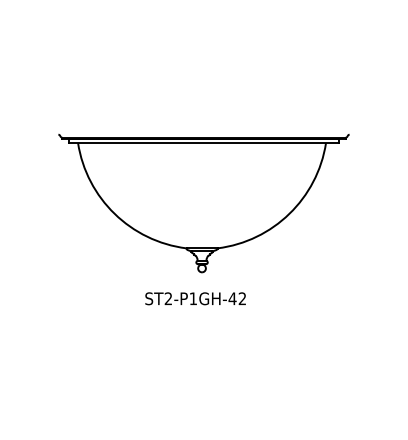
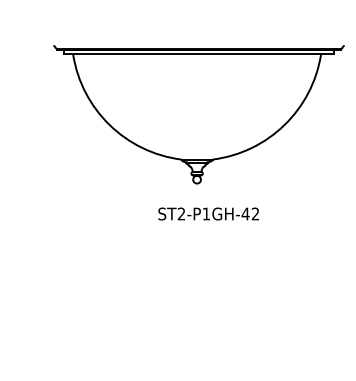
text: (195, 298) -> (208, 213), moved

